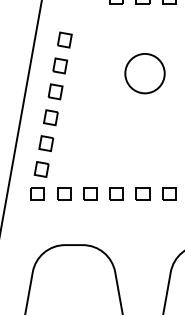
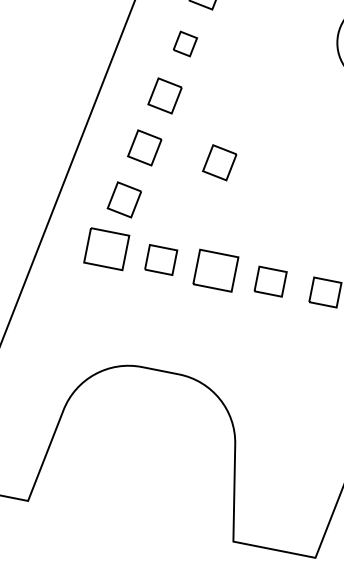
part: (55, 91) -> (185, 43), size x0.7
part: (82, 143) -> (220, 162), added
part: (37, 193) -> (105, 248), size x1.4
part: (90, 193) -> (216, 270), size x1.4

